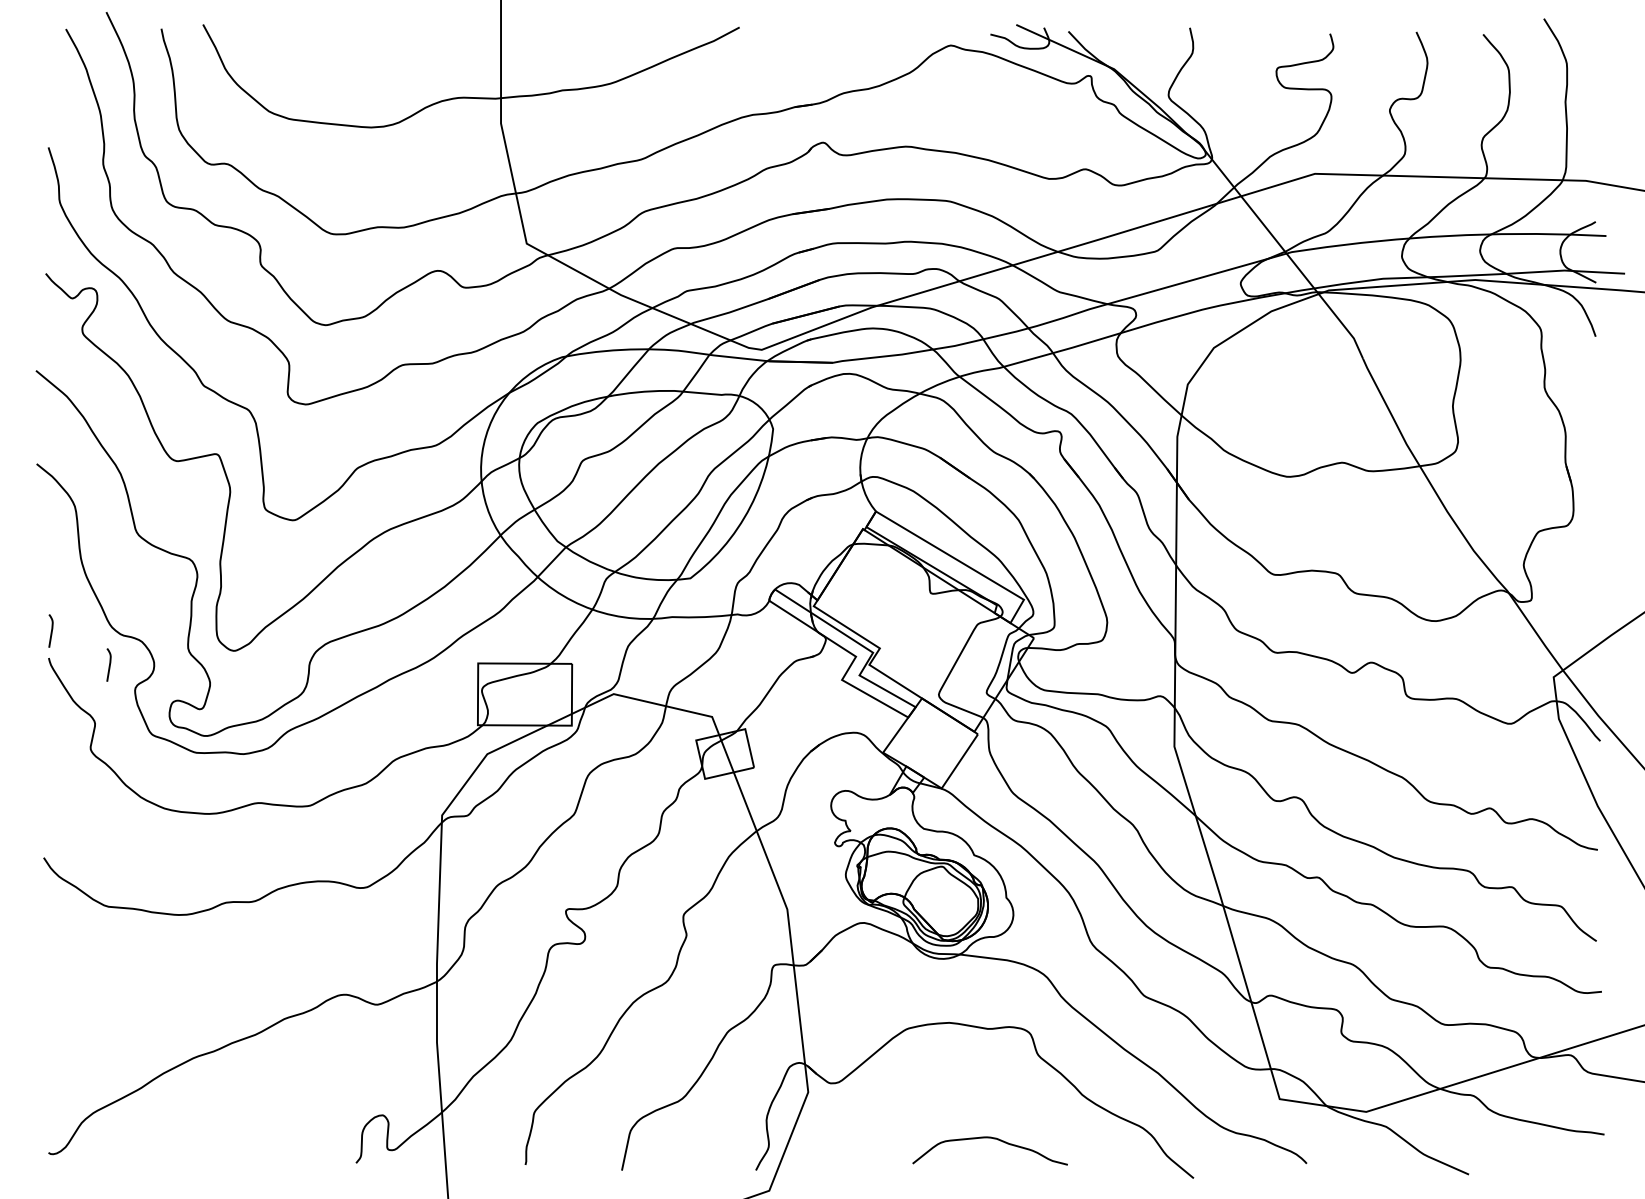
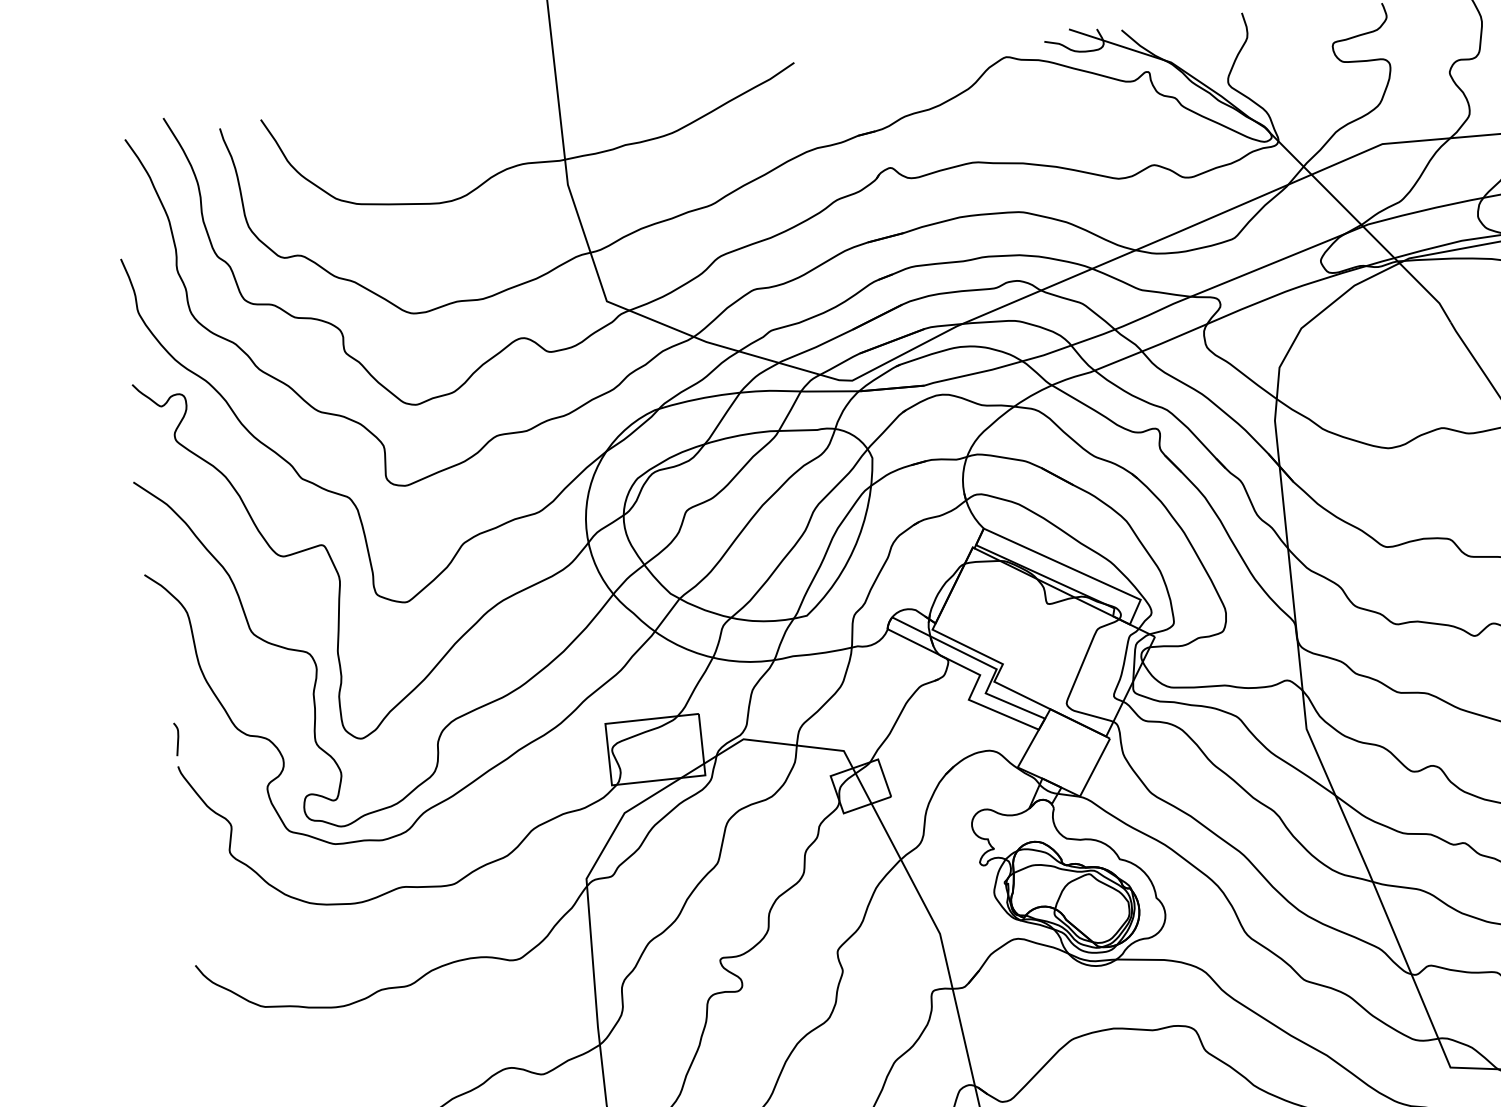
curve: (109, 664) -> (239, 766), removed

